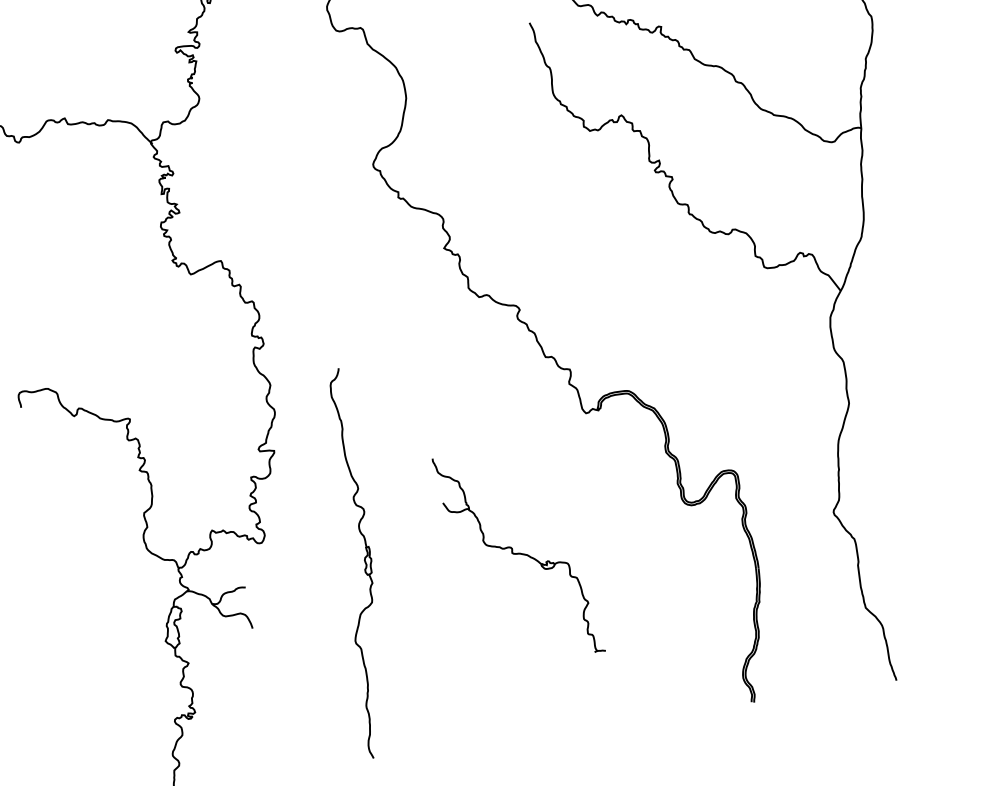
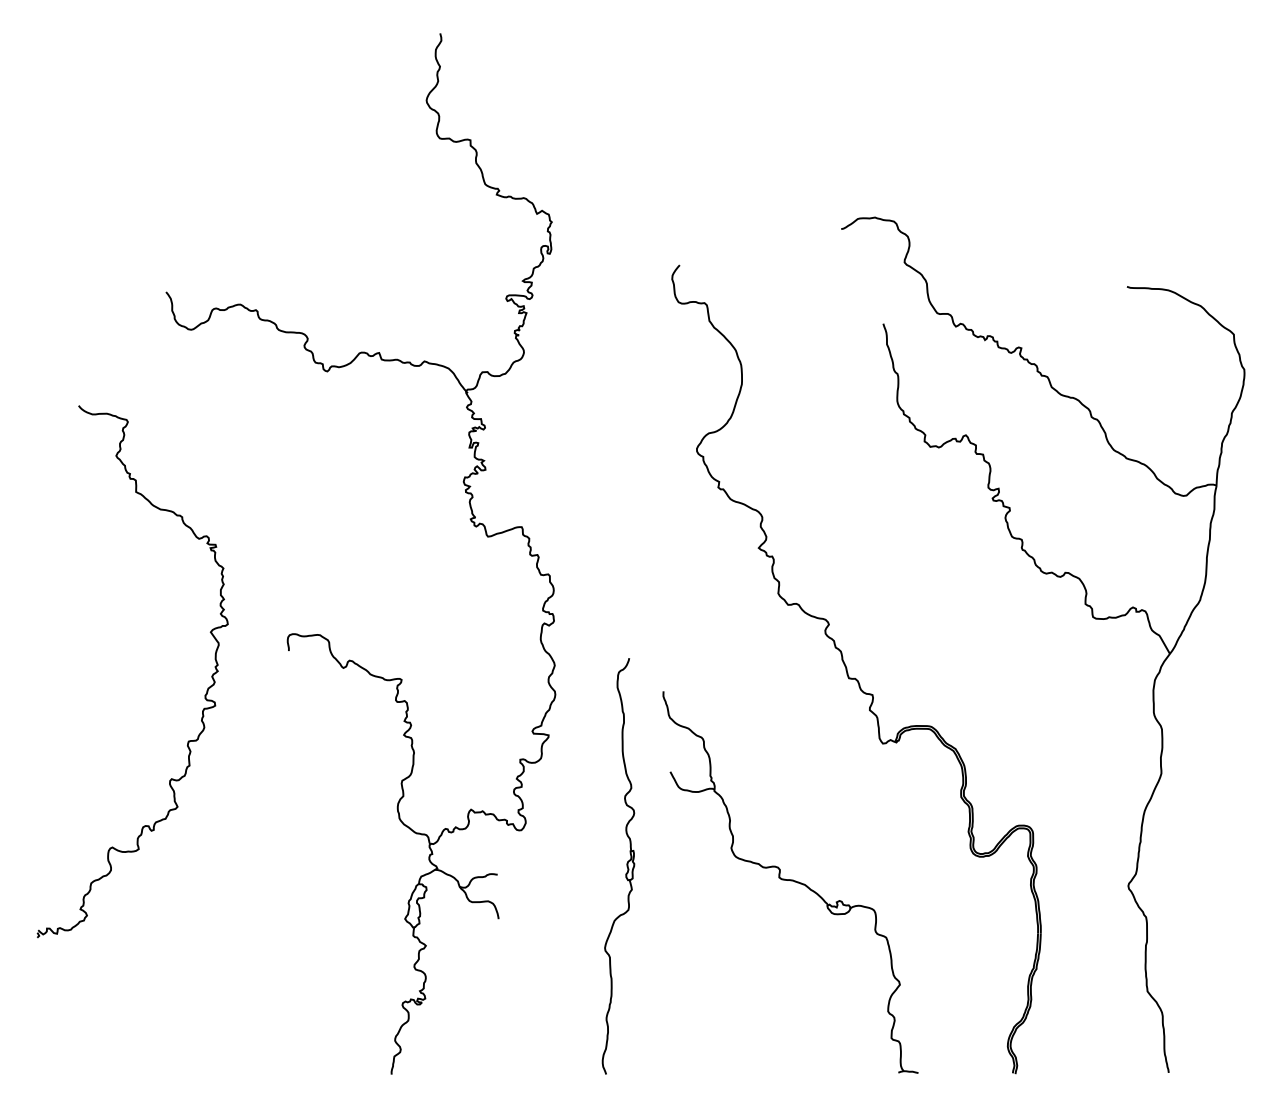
part: (518, 554) -> (790, 882), size x1.67

